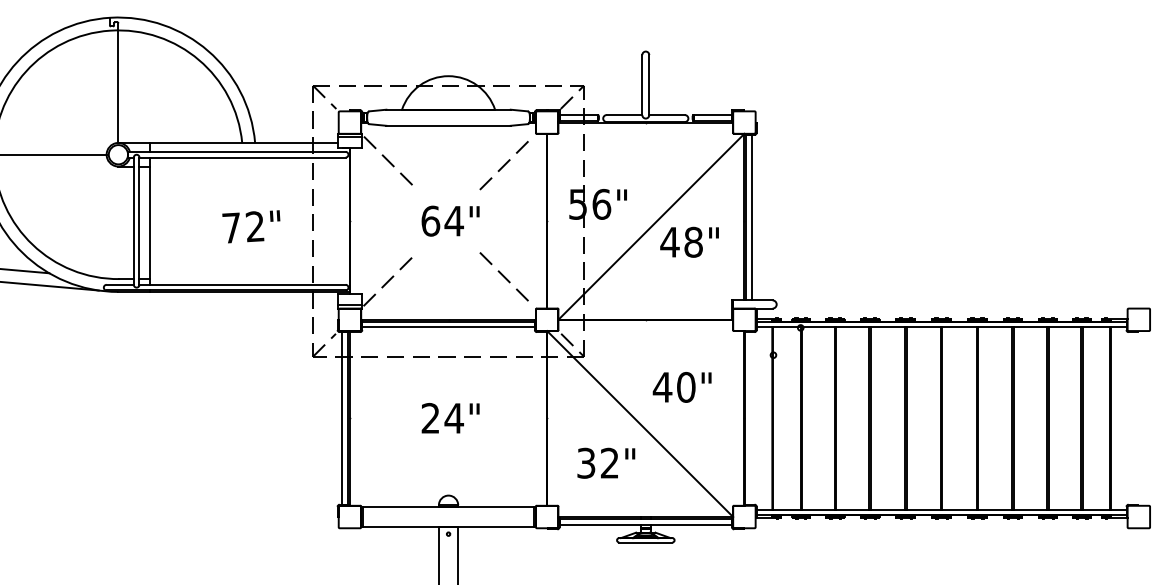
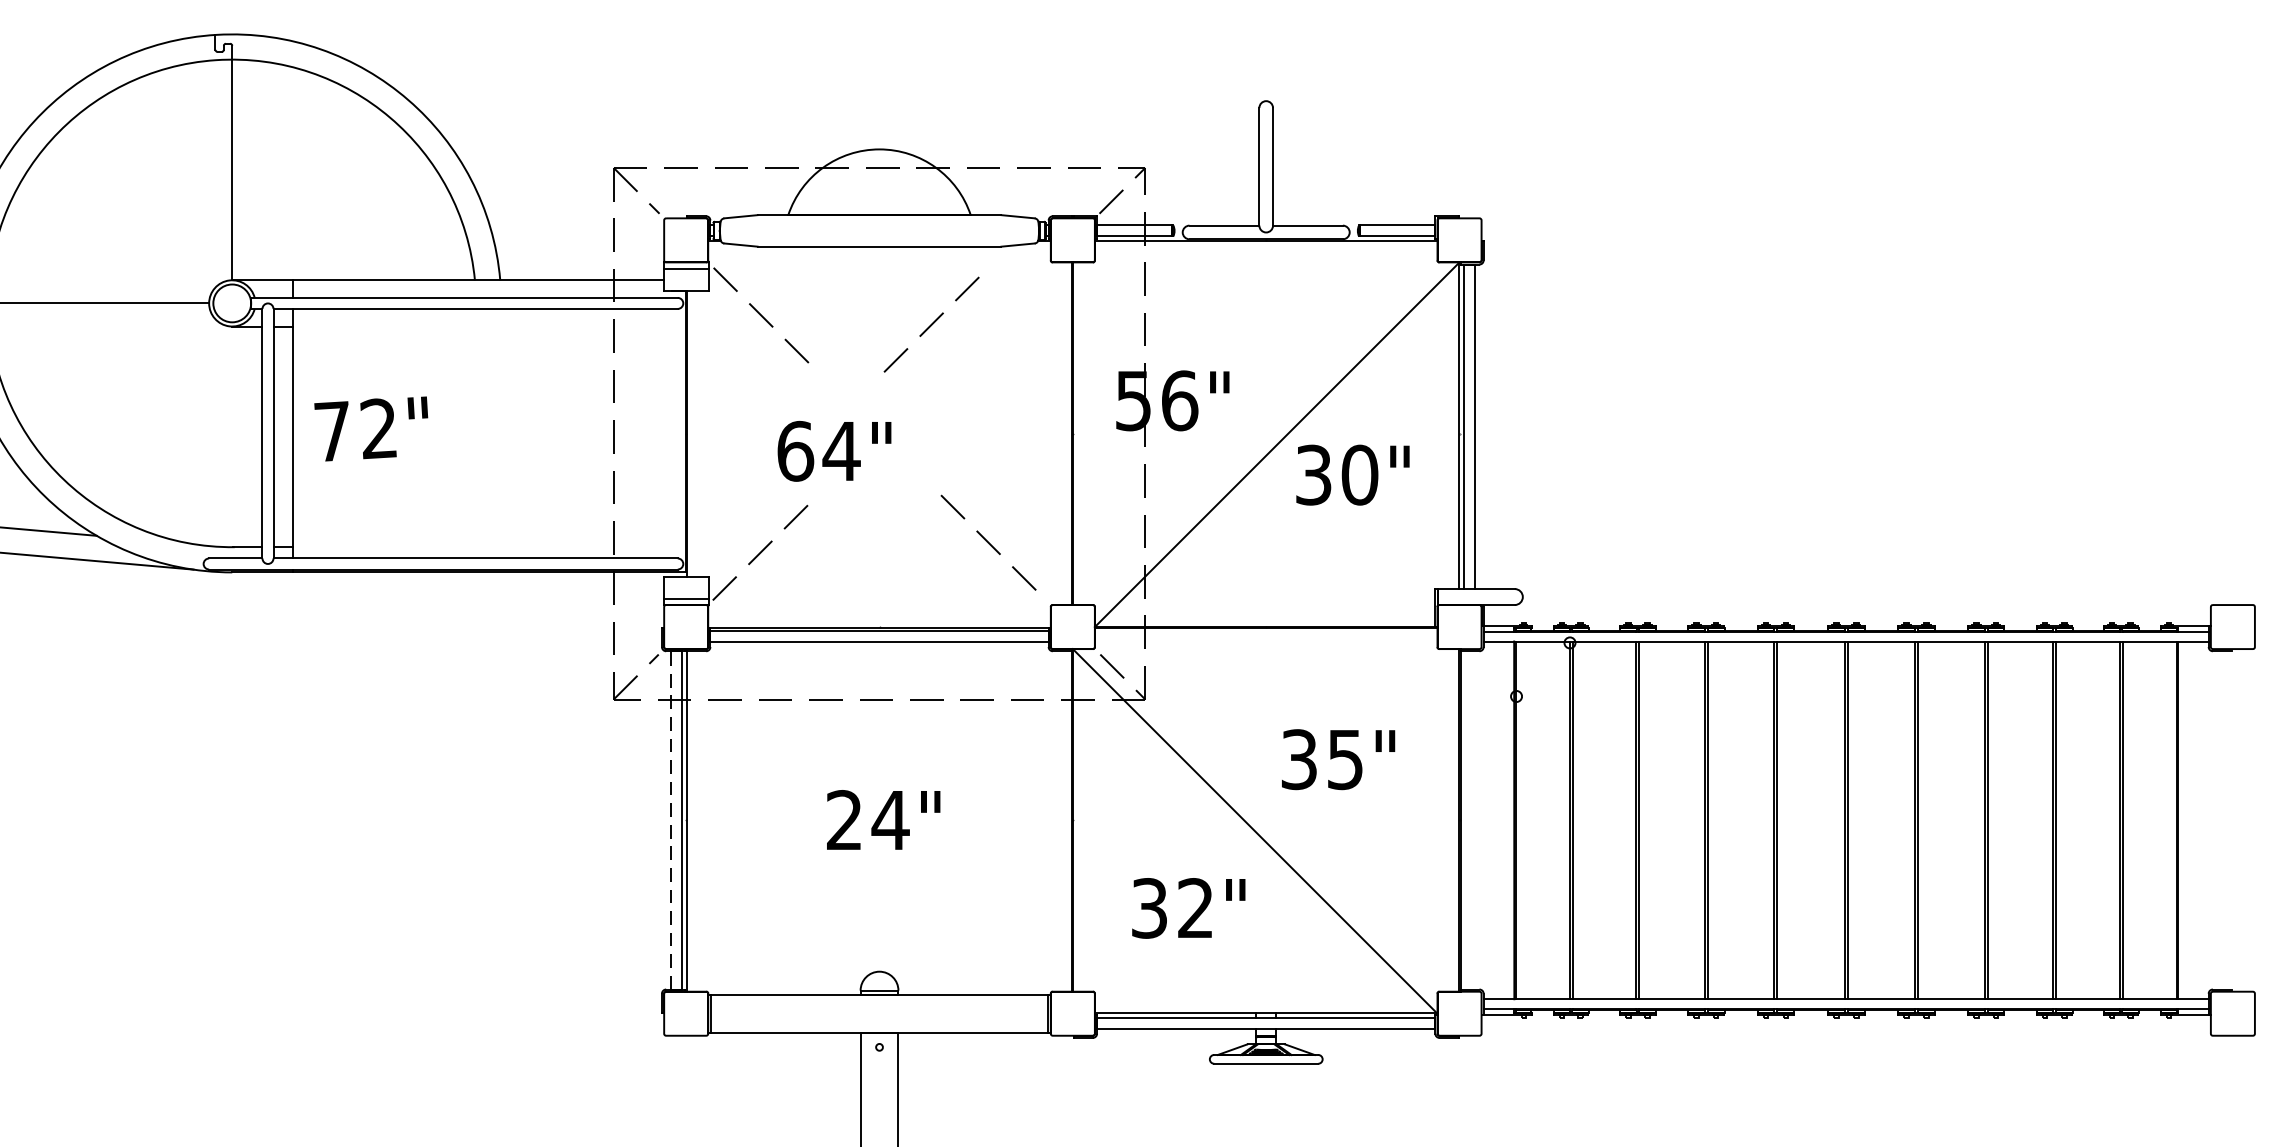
line: (503, 165) -> (930, 324), moved
text: (450, 220) -> (834, 449), moved
text: (251, 226) -> (371, 428), moved
text: (681, 241) -> (1336, 473), 48" -> 30"
text: (673, 386) -> (1320, 757), 40" -> 35"
line: (342, 417) -> (671, 818), solid -> dashed

